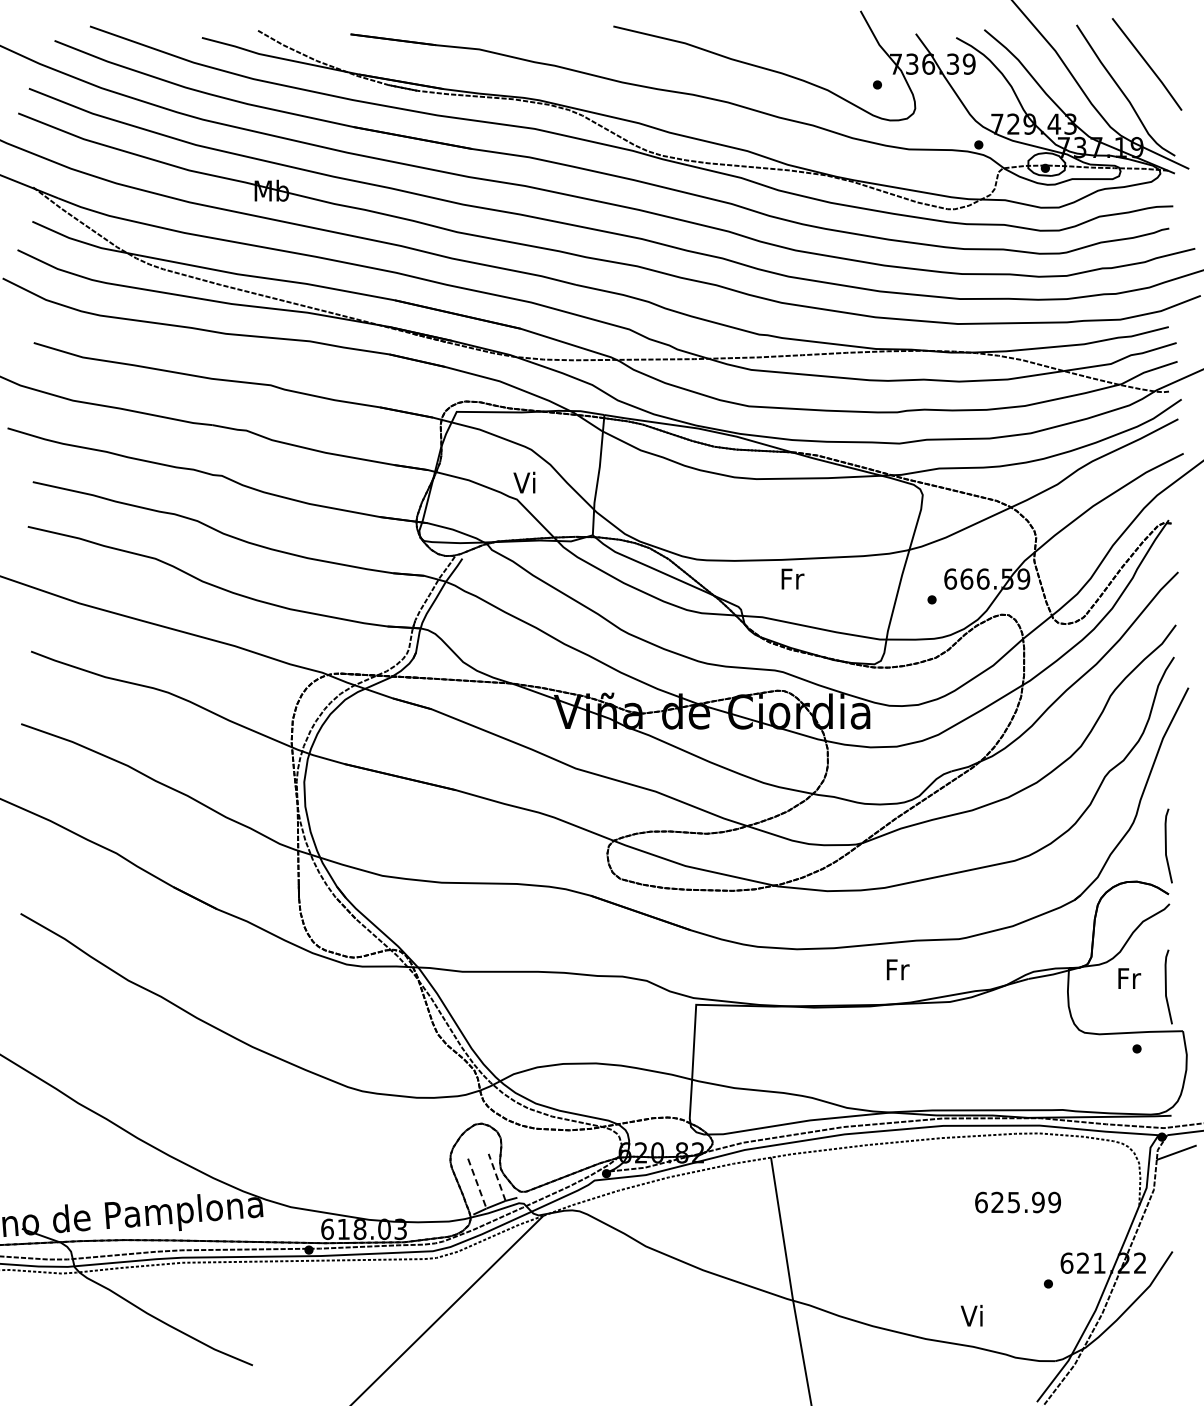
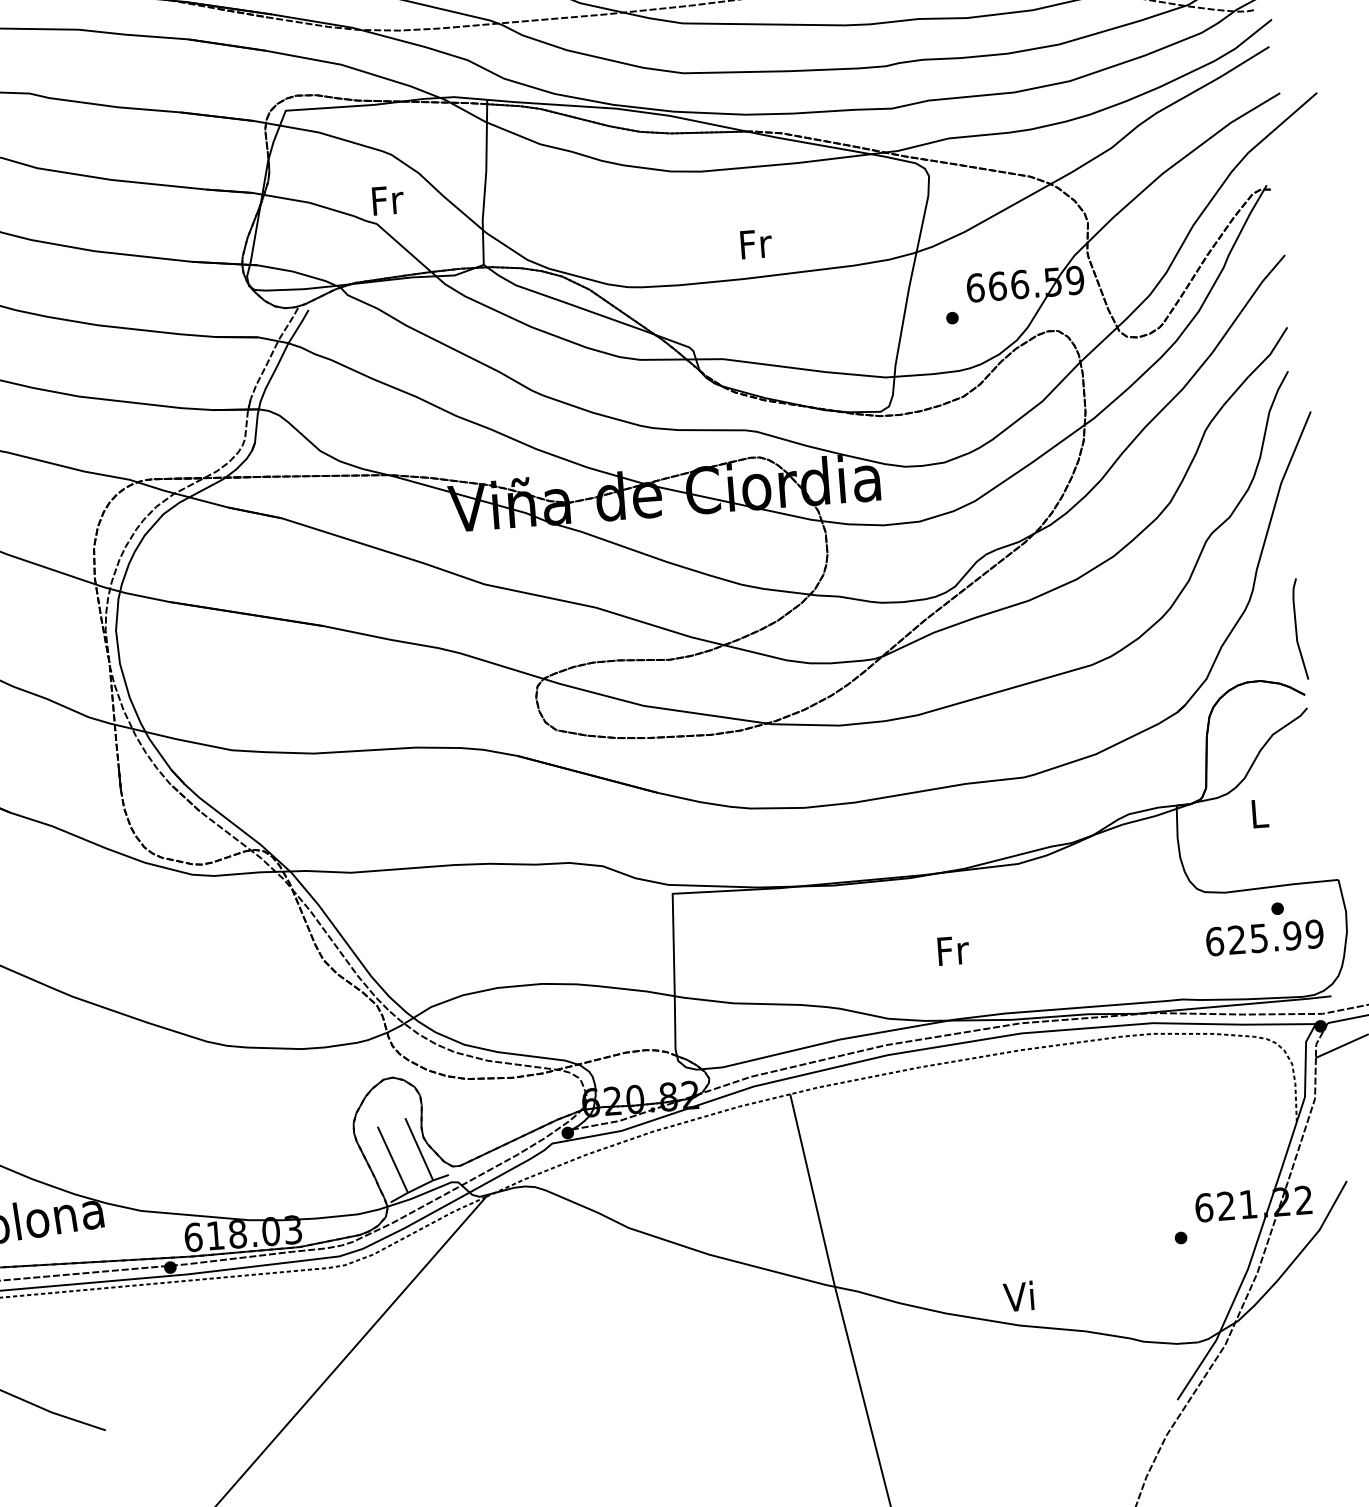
text: (525, 482) -> (386, 199), Vi -> Fr
text: (792, 578) -> (755, 243), moved
text: (898, 969) -> (954, 950), moved
text: (1129, 978) -> (1260, 813), Fr -> L
line: (1166, 986) -> (1311, 820), removed
line: (497, 1177) -> (419, 1149), dashed -> solid
line: (477, 1183) -> (393, 1159), dashed -> solid
text: (1017, 1202) -> (1264, 937), moved
text: (971, 1315) -> (1018, 1296), moved

